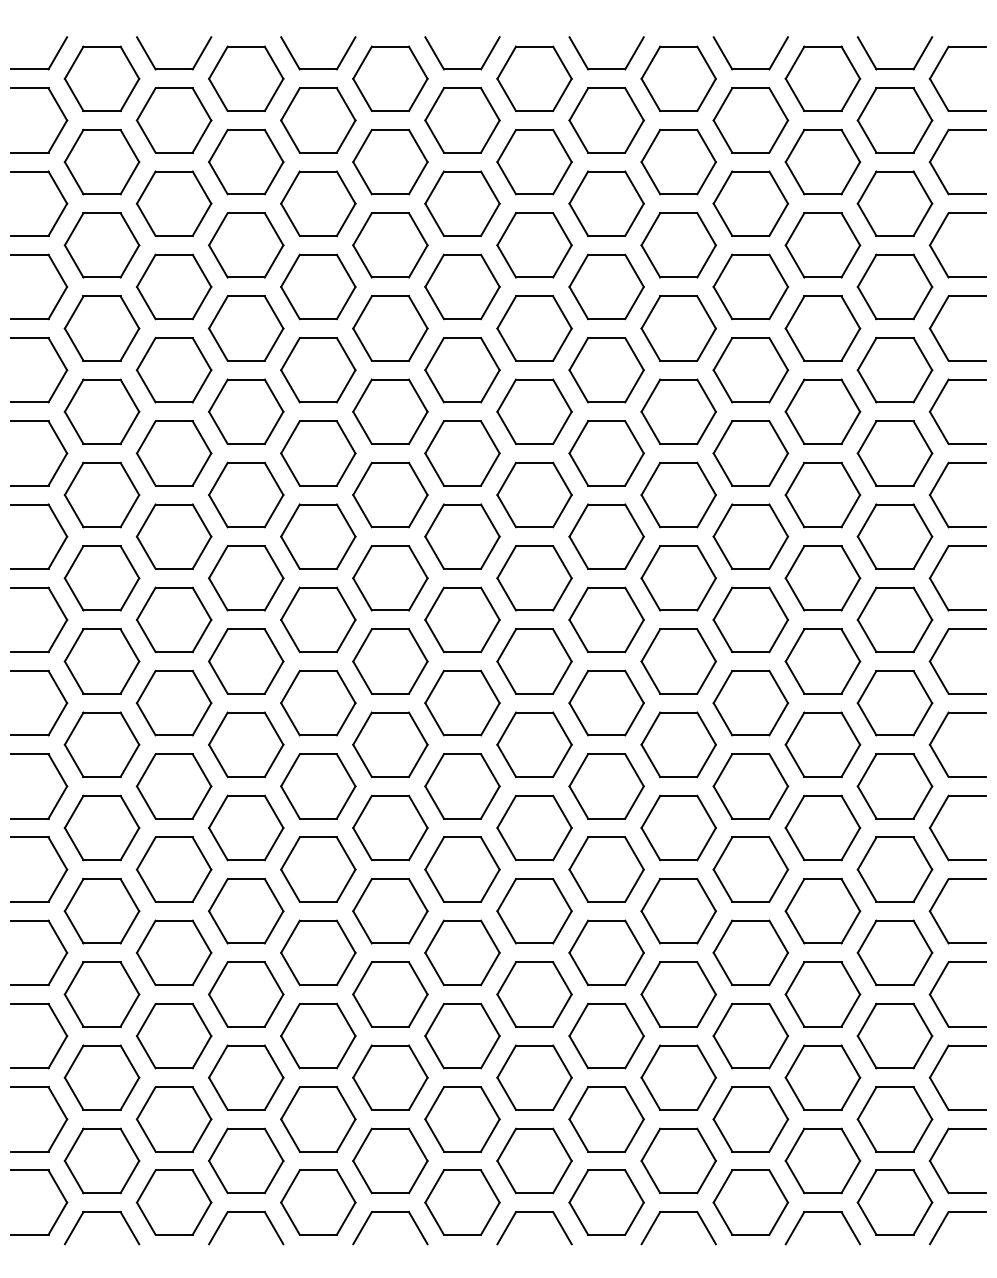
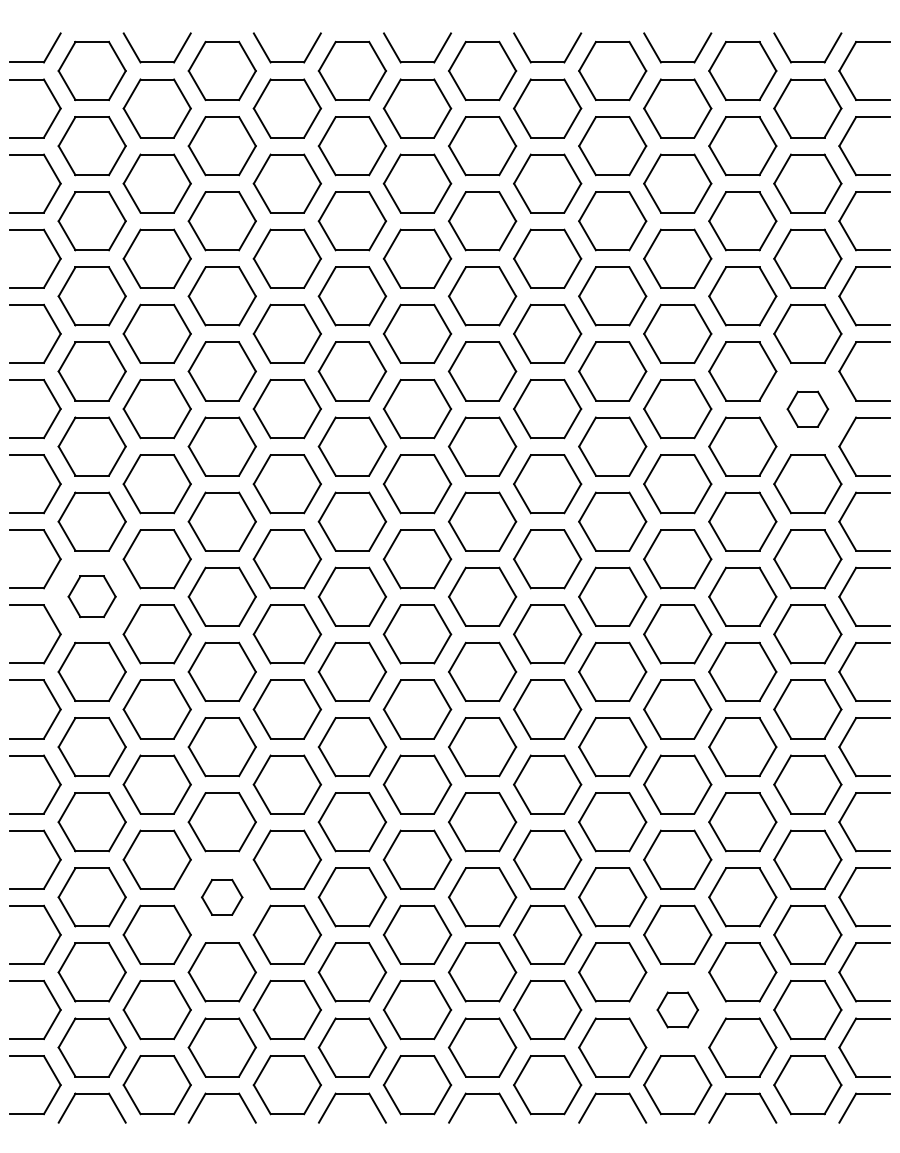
part: (894, 453) -> (807, 409), size x0.6
part: (101, 661) -> (91, 596), size x0.7
part: (245, 994) -> (221, 897), size x0.6
part: (750, 1118) -> (677, 1009), size x0.6

